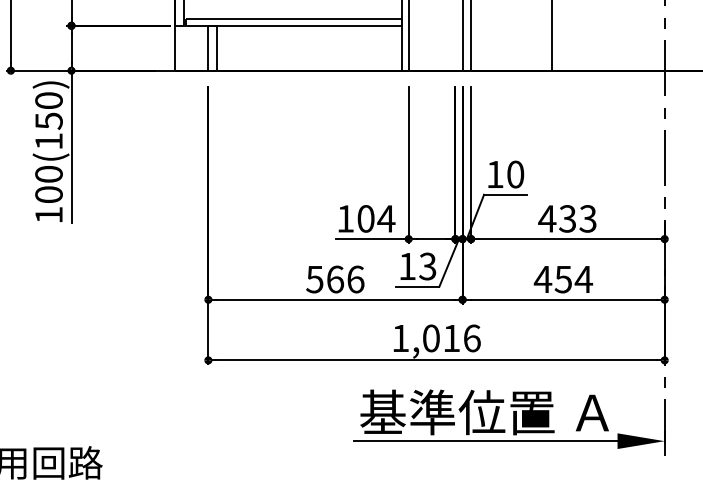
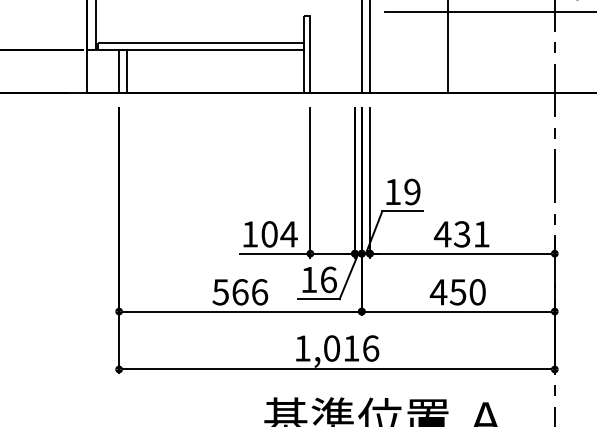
text: (515, 174) -> (412, 191), 10 -> 19
text: (587, 218) -> (481, 233), 433 -> 431
text: (427, 266) -> (328, 279), 13 -> 16
text: (583, 279) -> (477, 292), 454 -> 450

